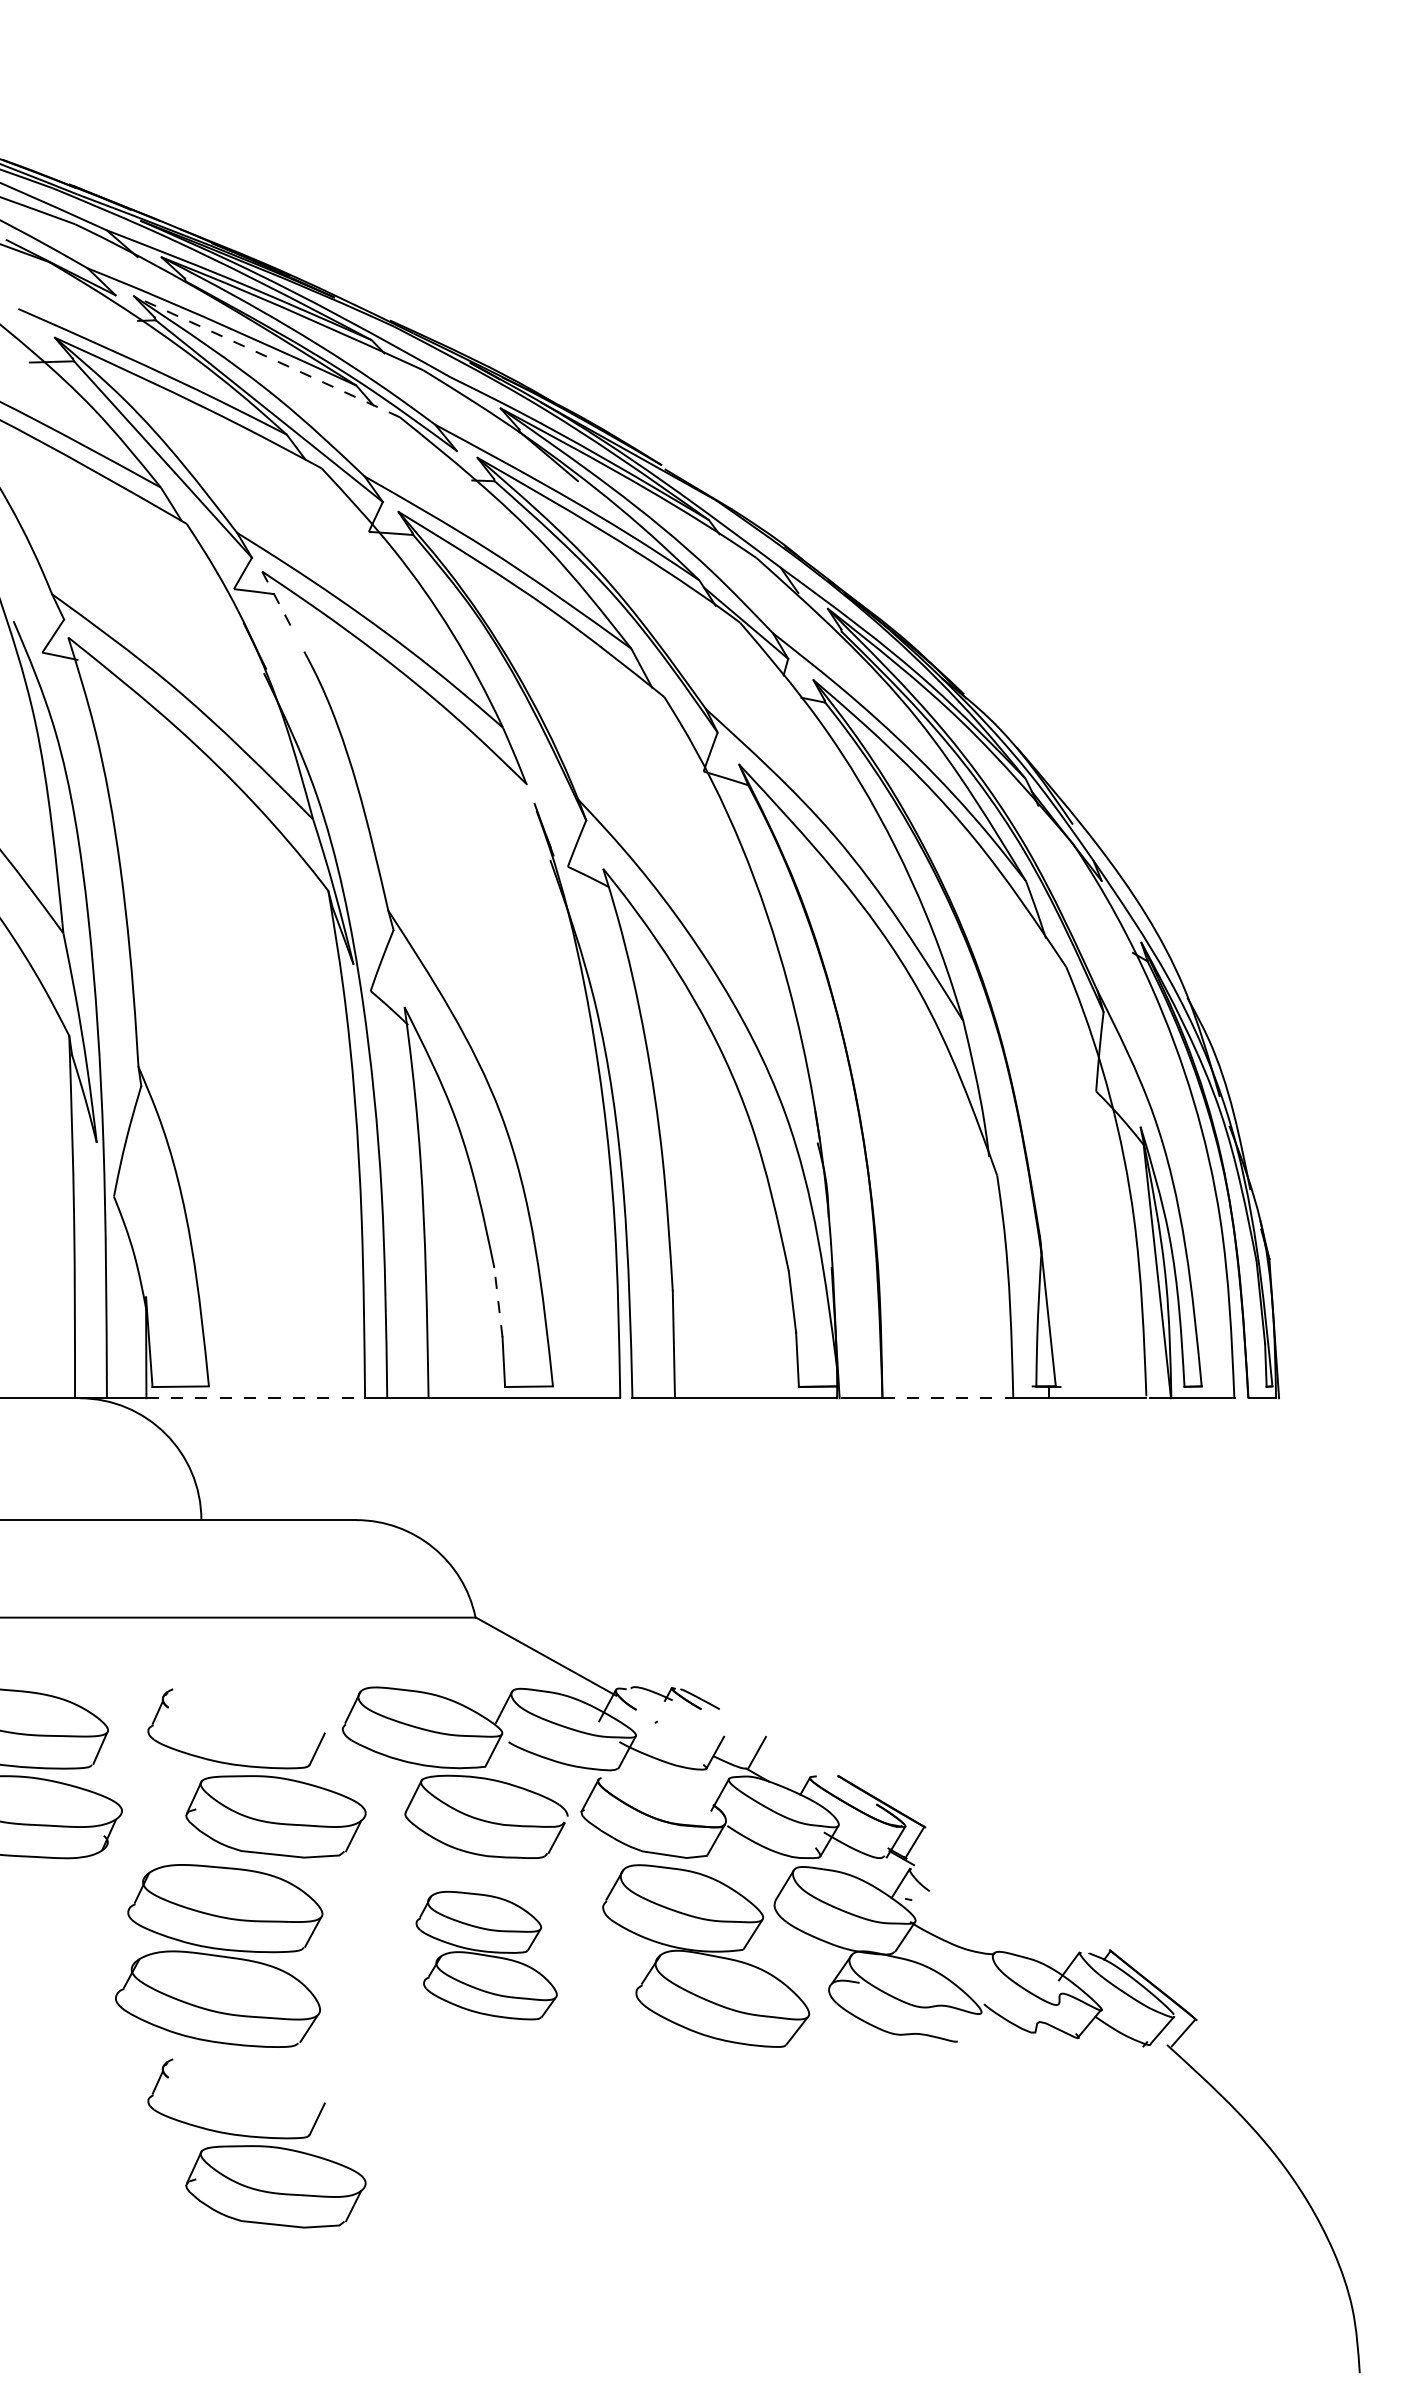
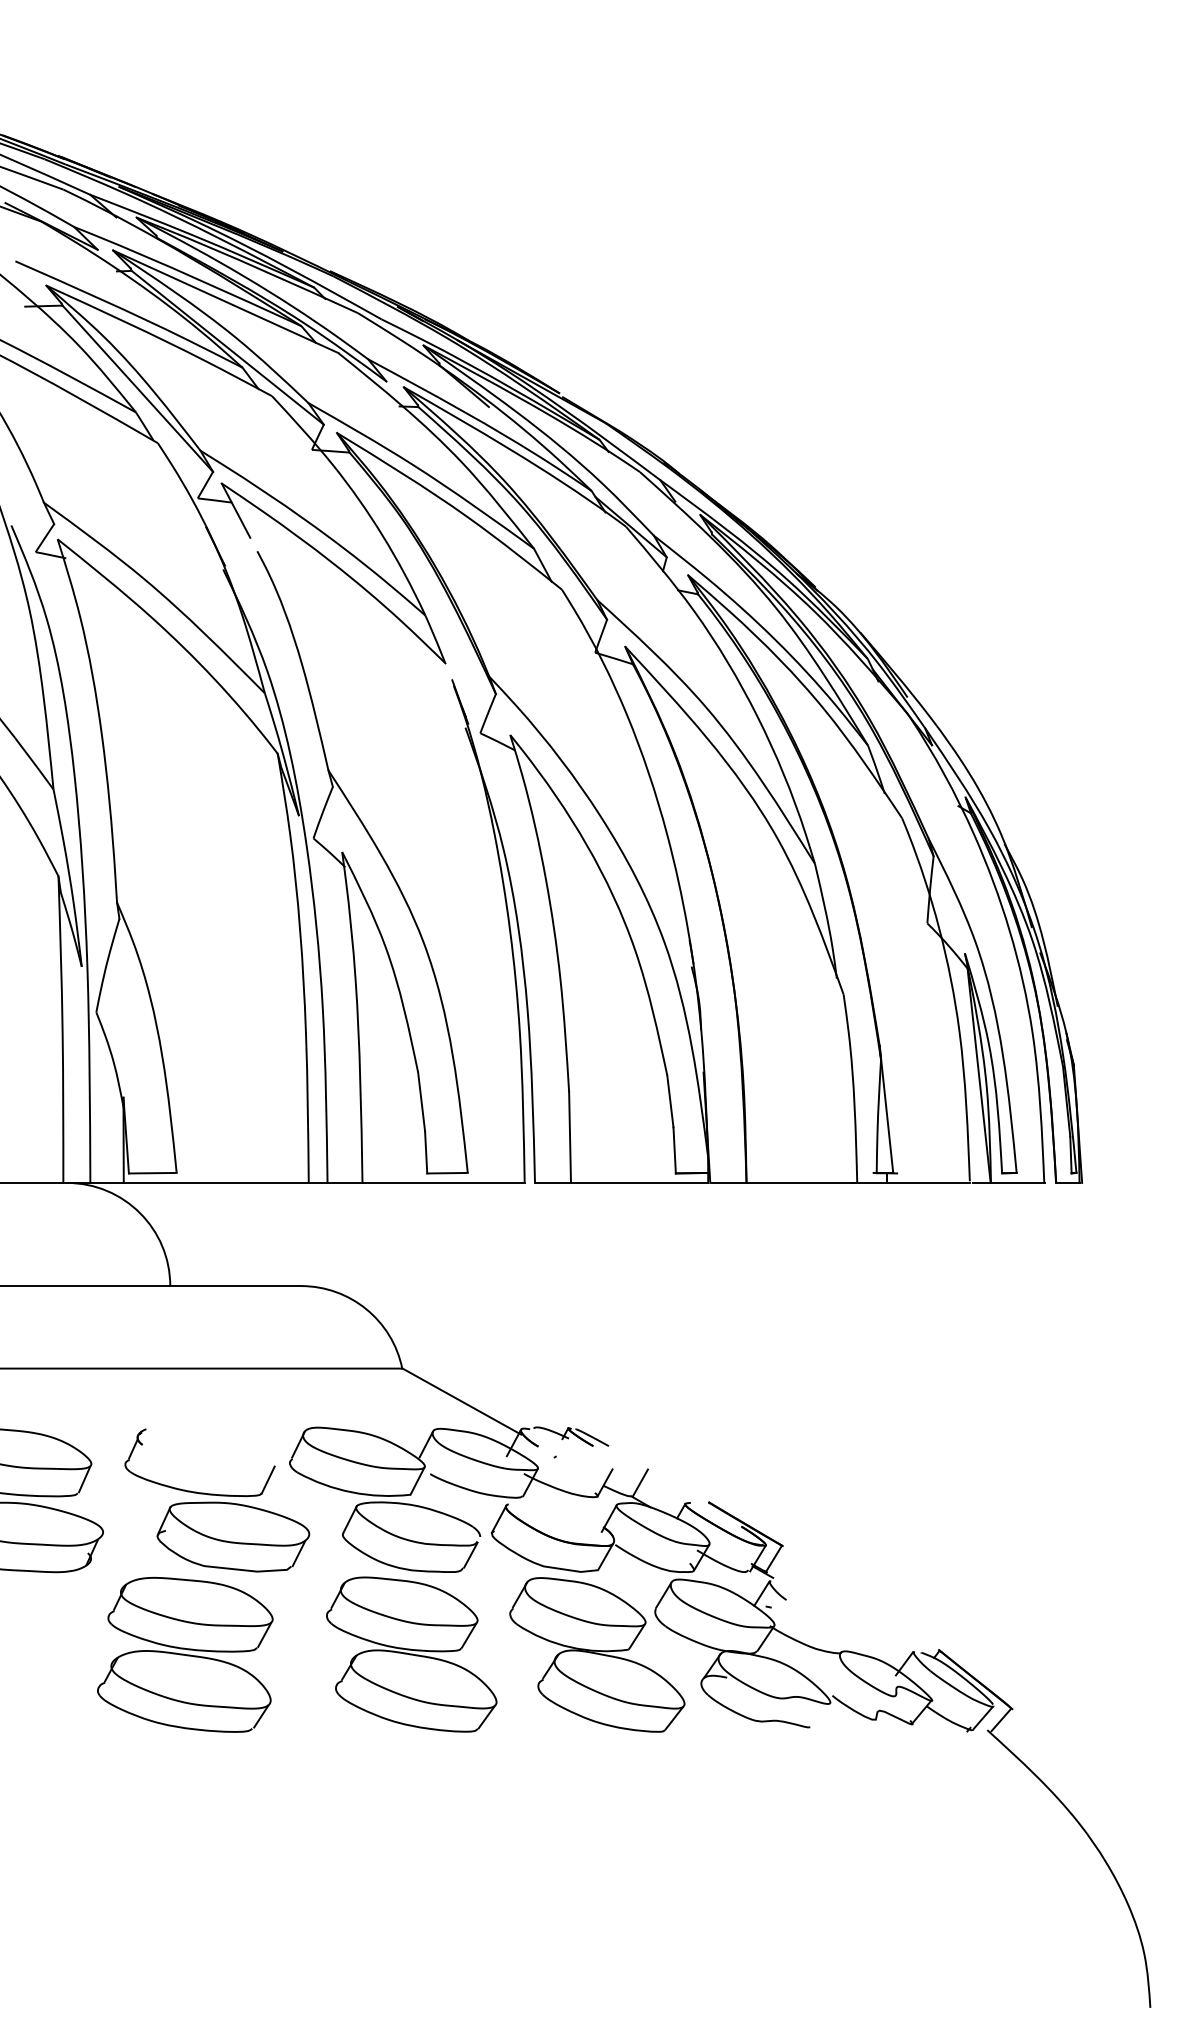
line: (266, 356) -> (225, 301), dashed -> solid
line: (279, 604) -> (236, 511), dashed -> solid
line: (498, 1302) -> (421, 1101), dashed -> solid
line: (256, 1398) -> (216, 1183), dashed -> solid
line: (948, 1398) -> (802, 1183), dashed -> solid
part: (486, 1955) -> (411, 1654), size x1.43
part: (256, 2143) -> (216, 1813), removed

